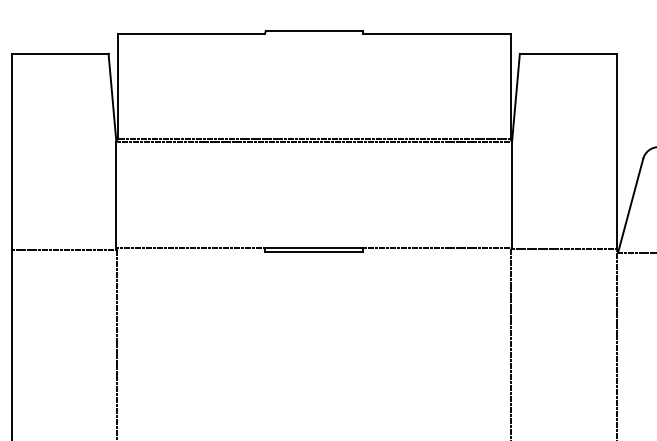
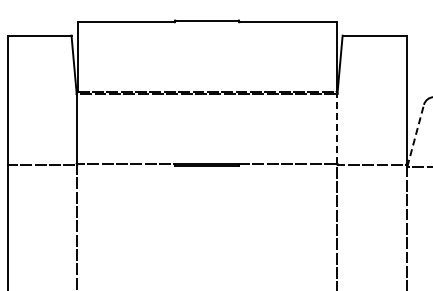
line: (512, 194) -> (337, 128), solid -> dashed
line: (630, 205) -> (415, 135), solid -> dashed

